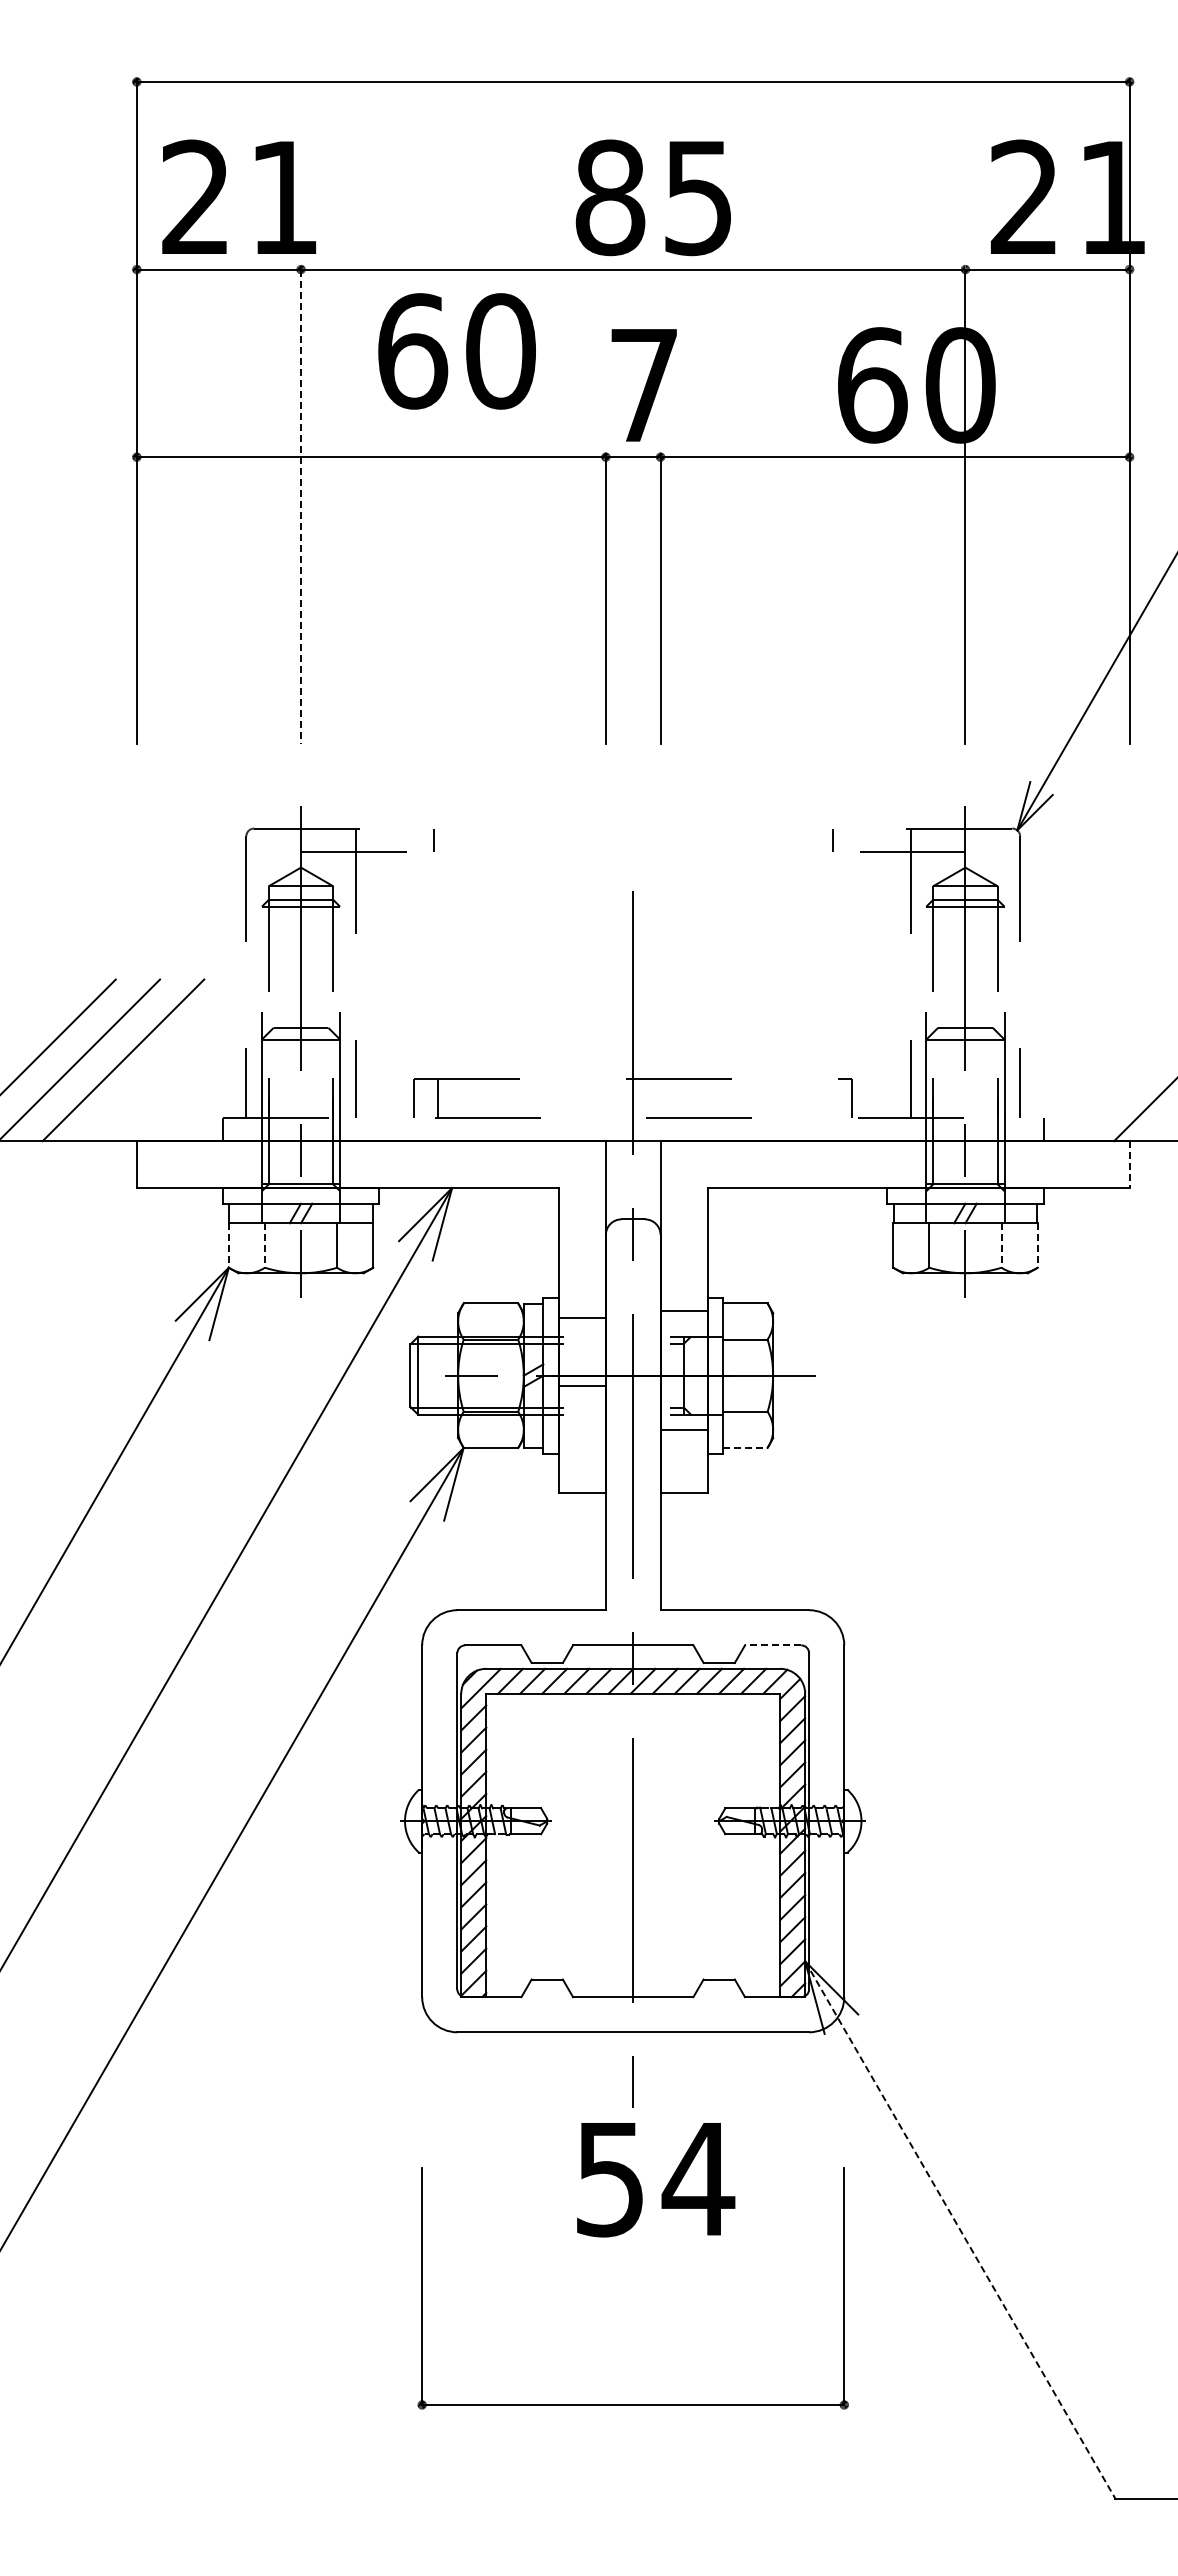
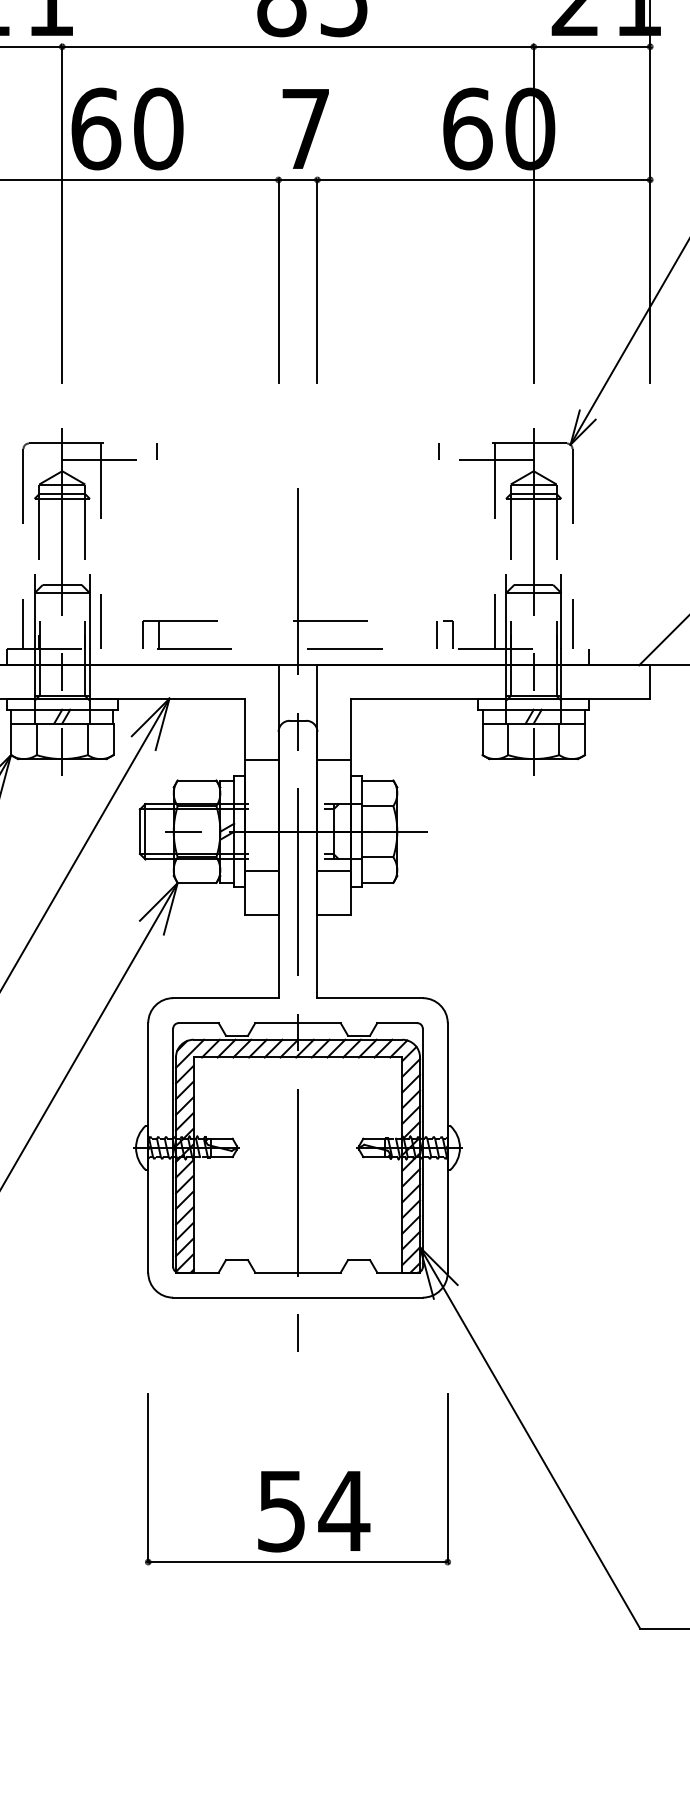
text: (456, 351) -> (127, 129), moved
line: (301, 507) -> (62, 215), dashed -> solid
line: (828, 1098) -> (436, 635), added
line: (1129, 1165) -> (650, 682), dashed -> solid
line: (228, 1245) -> (10, 739), dashed -> solid
line: (264, 1245) -> (36, 739), dashed -> solid
line: (1001, 1245) -> (559, 739), dashed -> solid
line: (1037, 1245) -> (584, 739), dashed -> solid
line: (683, 1311) -> (333, 759), moved
line: (581, 1318) -> (261, 759), moved
line: (581, 1386) -> (261, 870), moved
line: (745, 1447) -> (377, 882), dashed -> solid
line: (772, 1645) -> (396, 1023), dashed -> solid
text: (656, 2180) -> (314, 1512), moved
line: (960, 2230) -> (530, 1438), dashed -> solid

